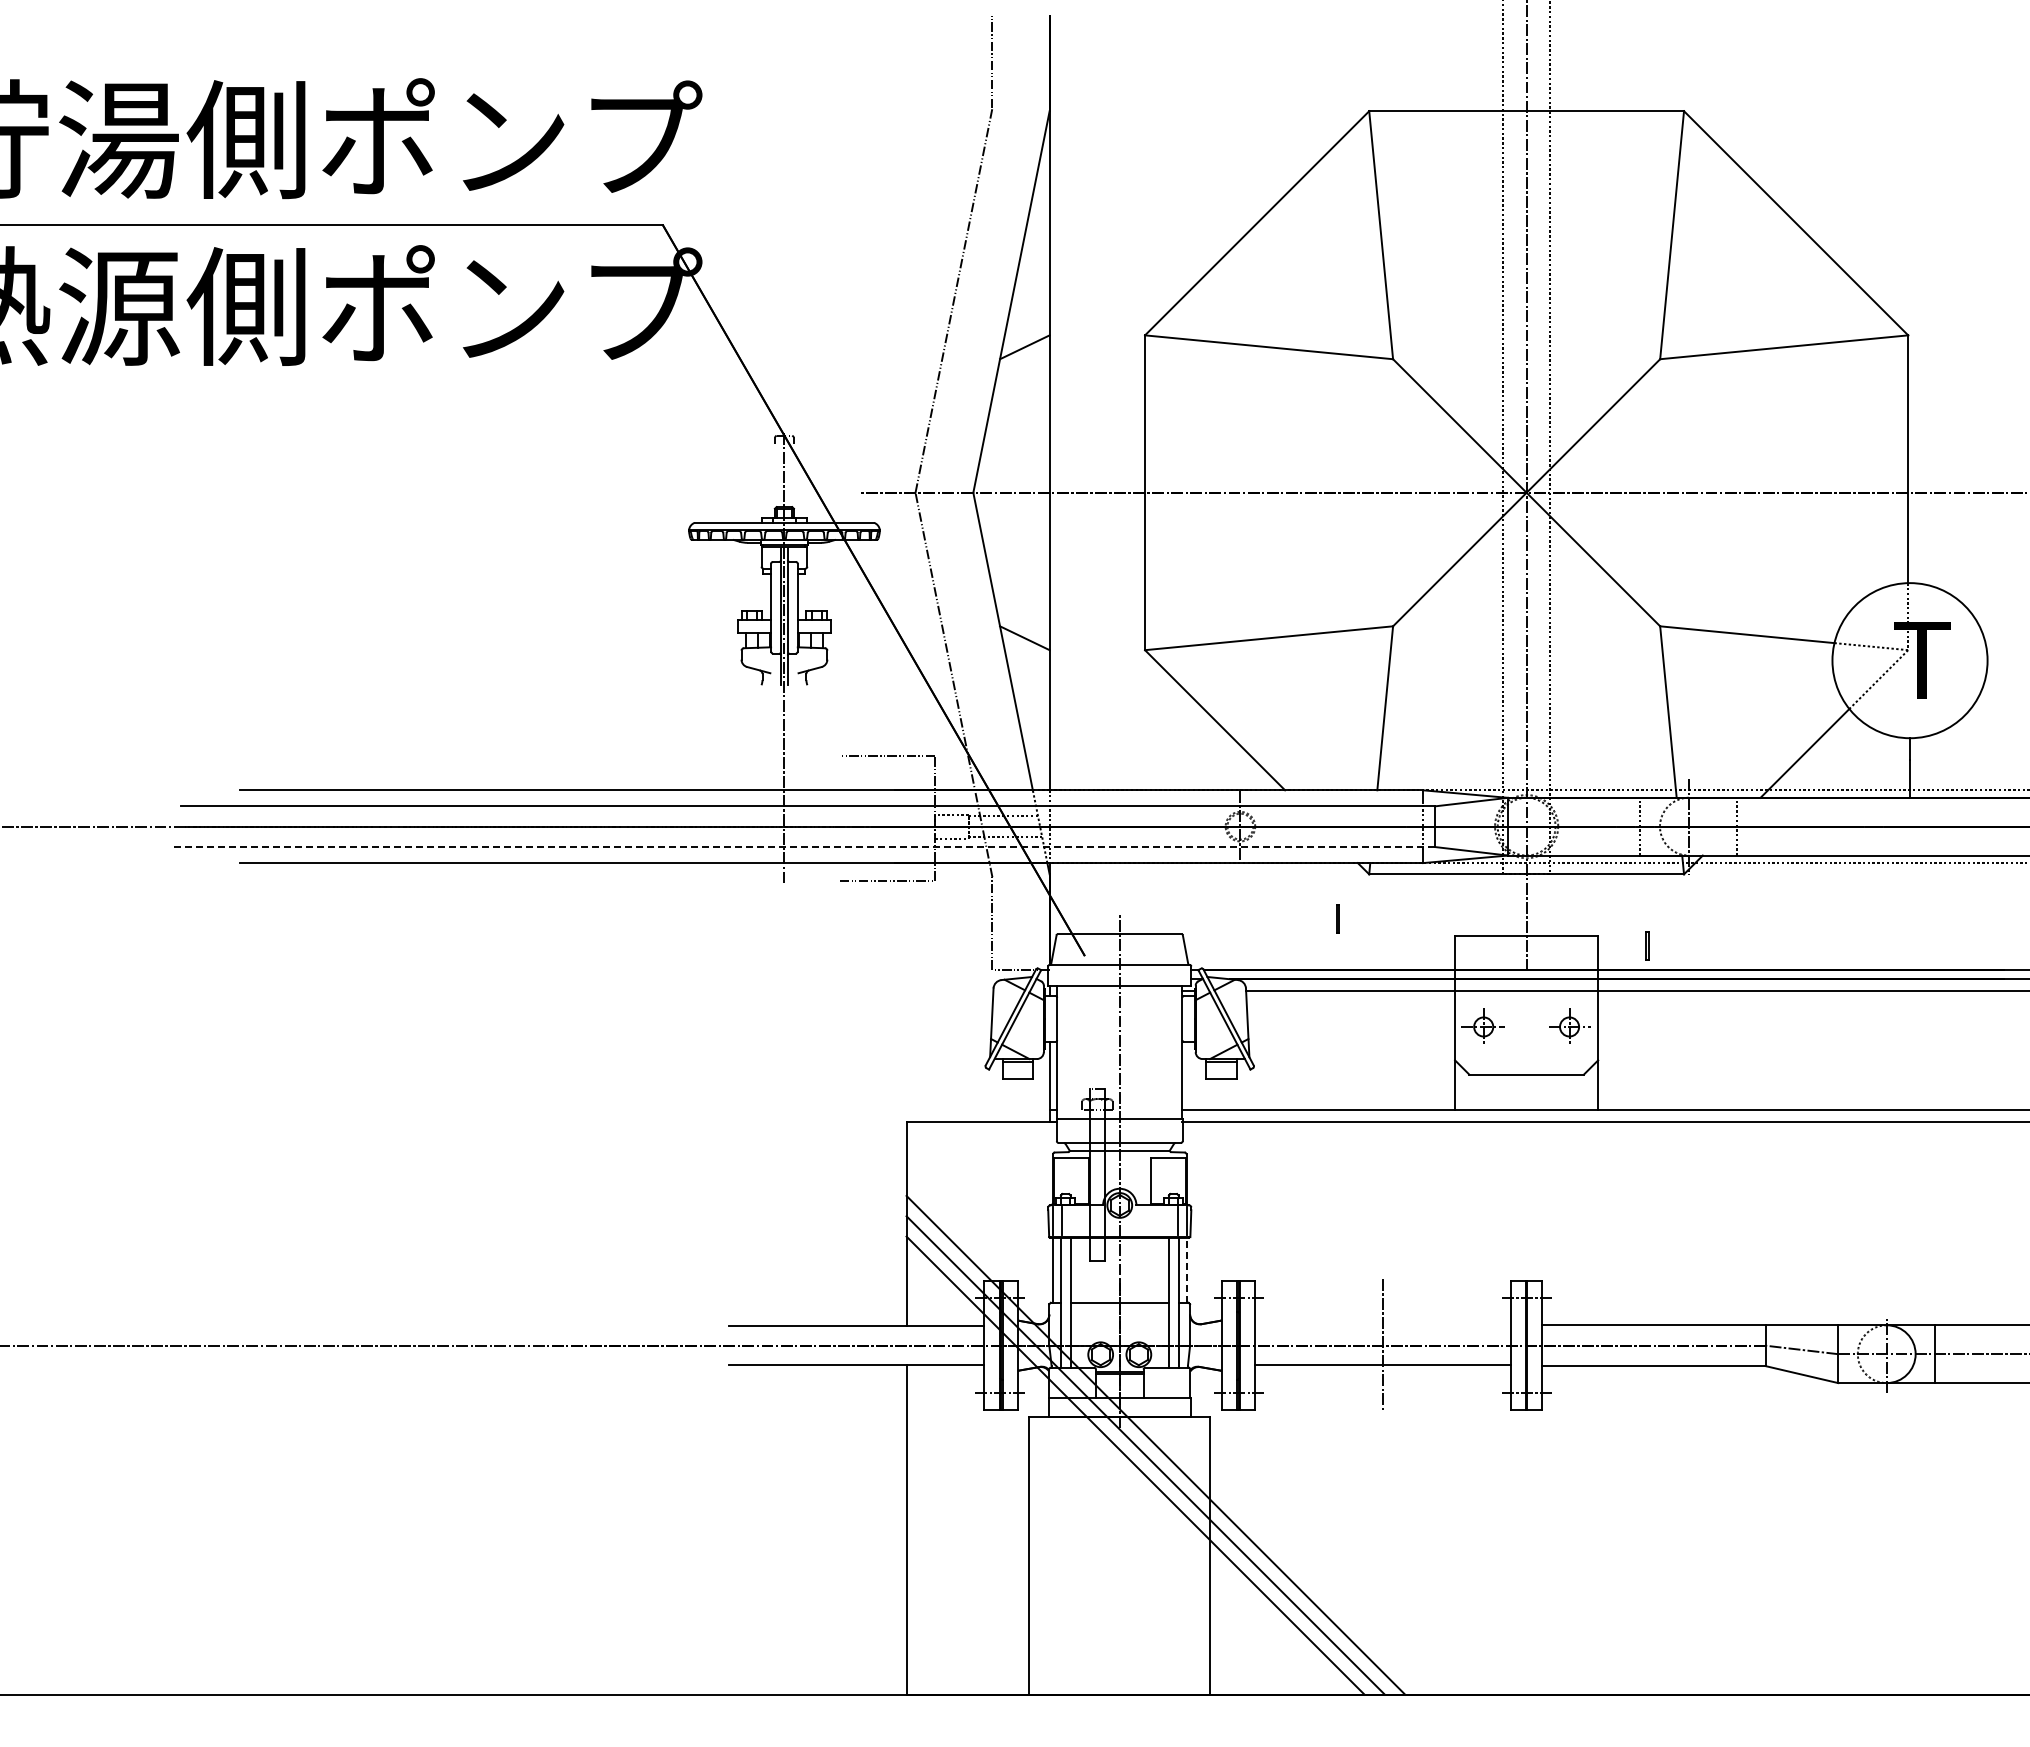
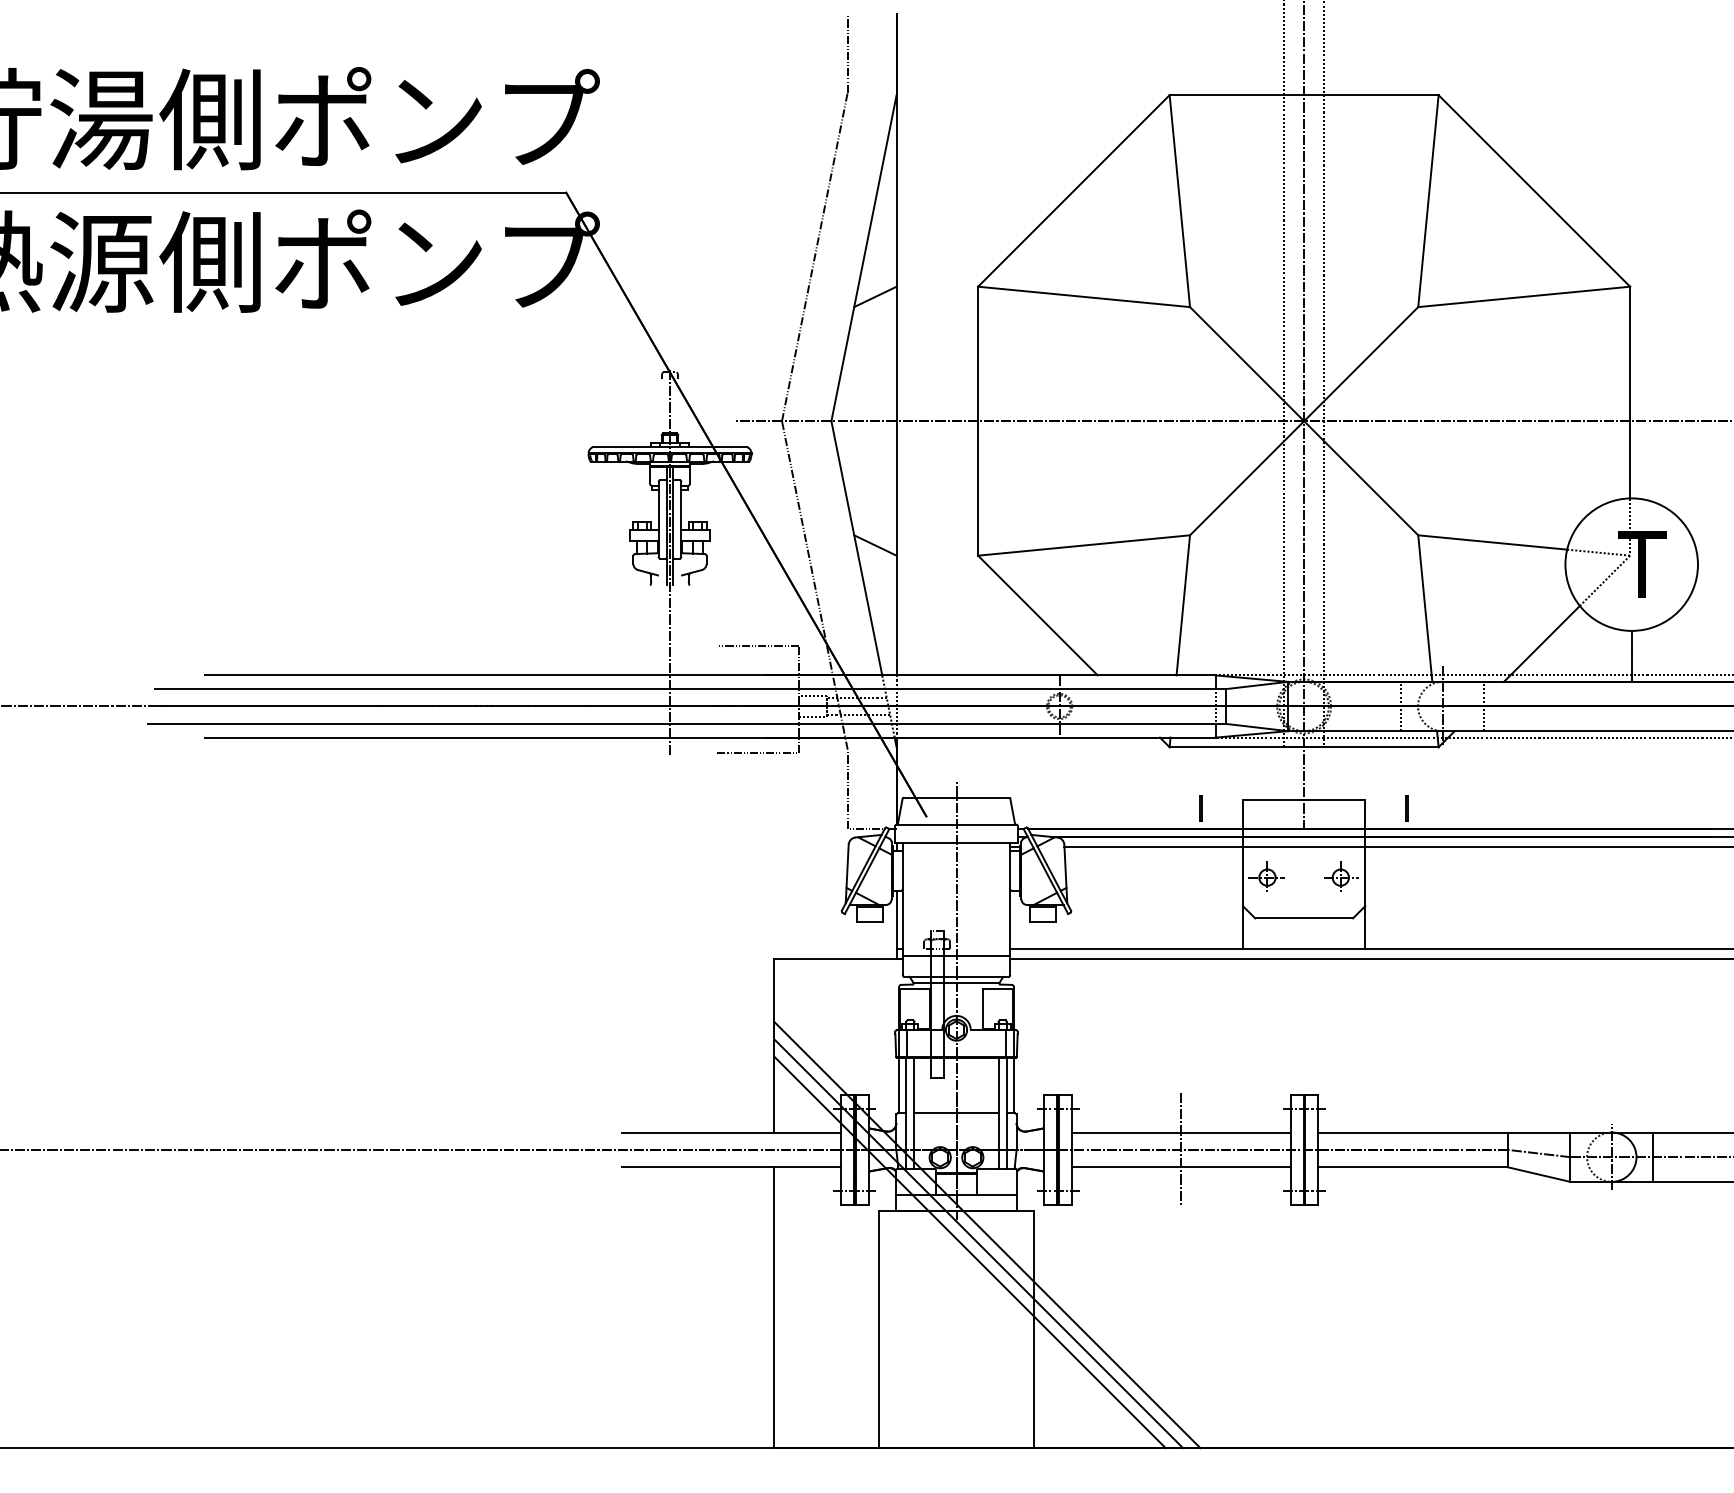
line: (804, 847) -> (687, 724), dashed -> solid
line: (1337, 918) -> (1200, 808), moved
line: (1186, 1269) -> (1013, 1084), dashed -> solid
line: (1382, 1326) -> (1180, 1133), added

